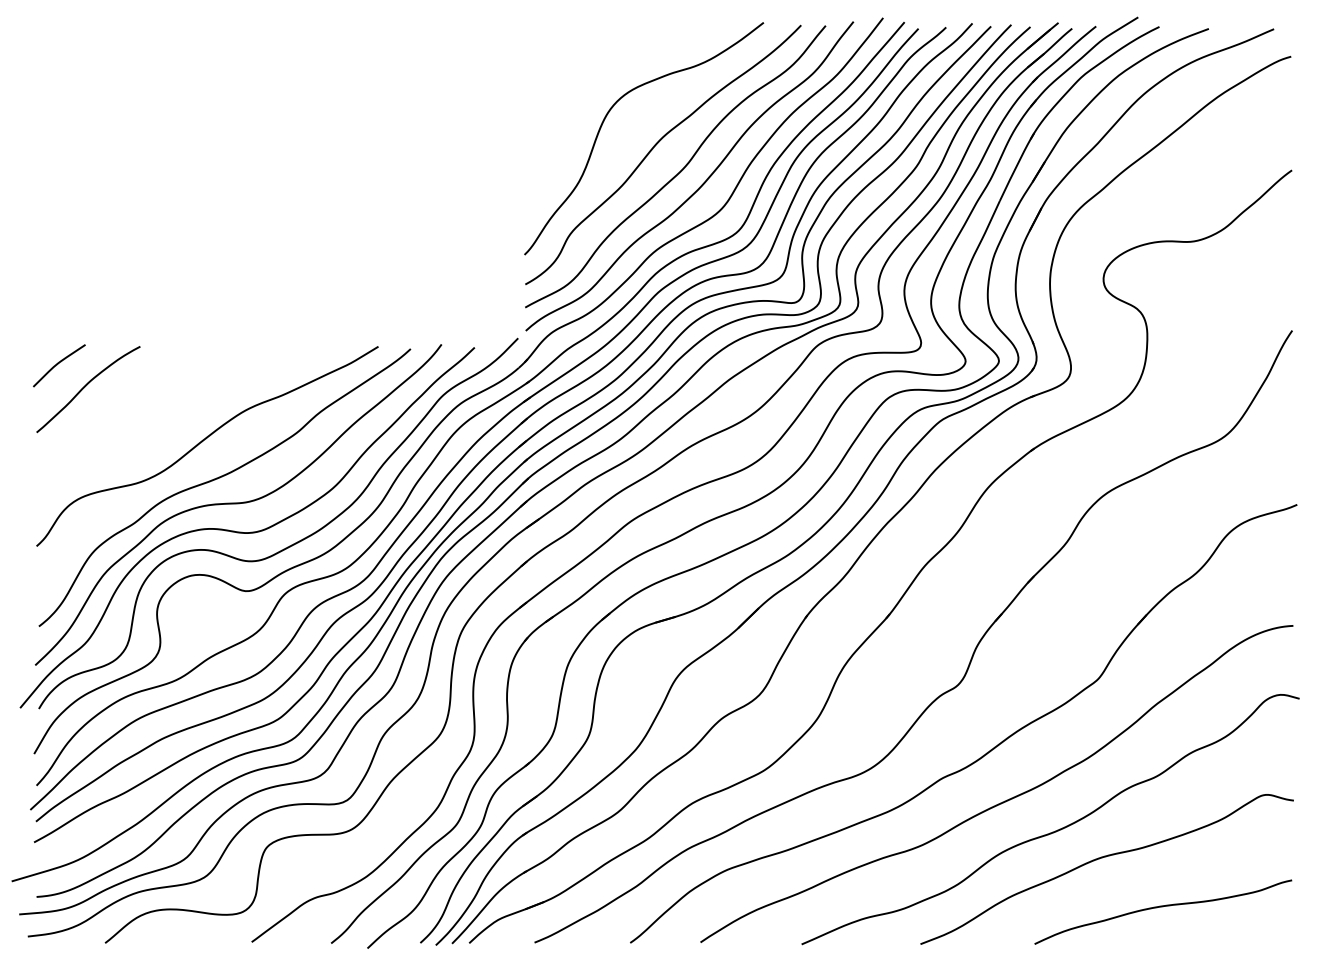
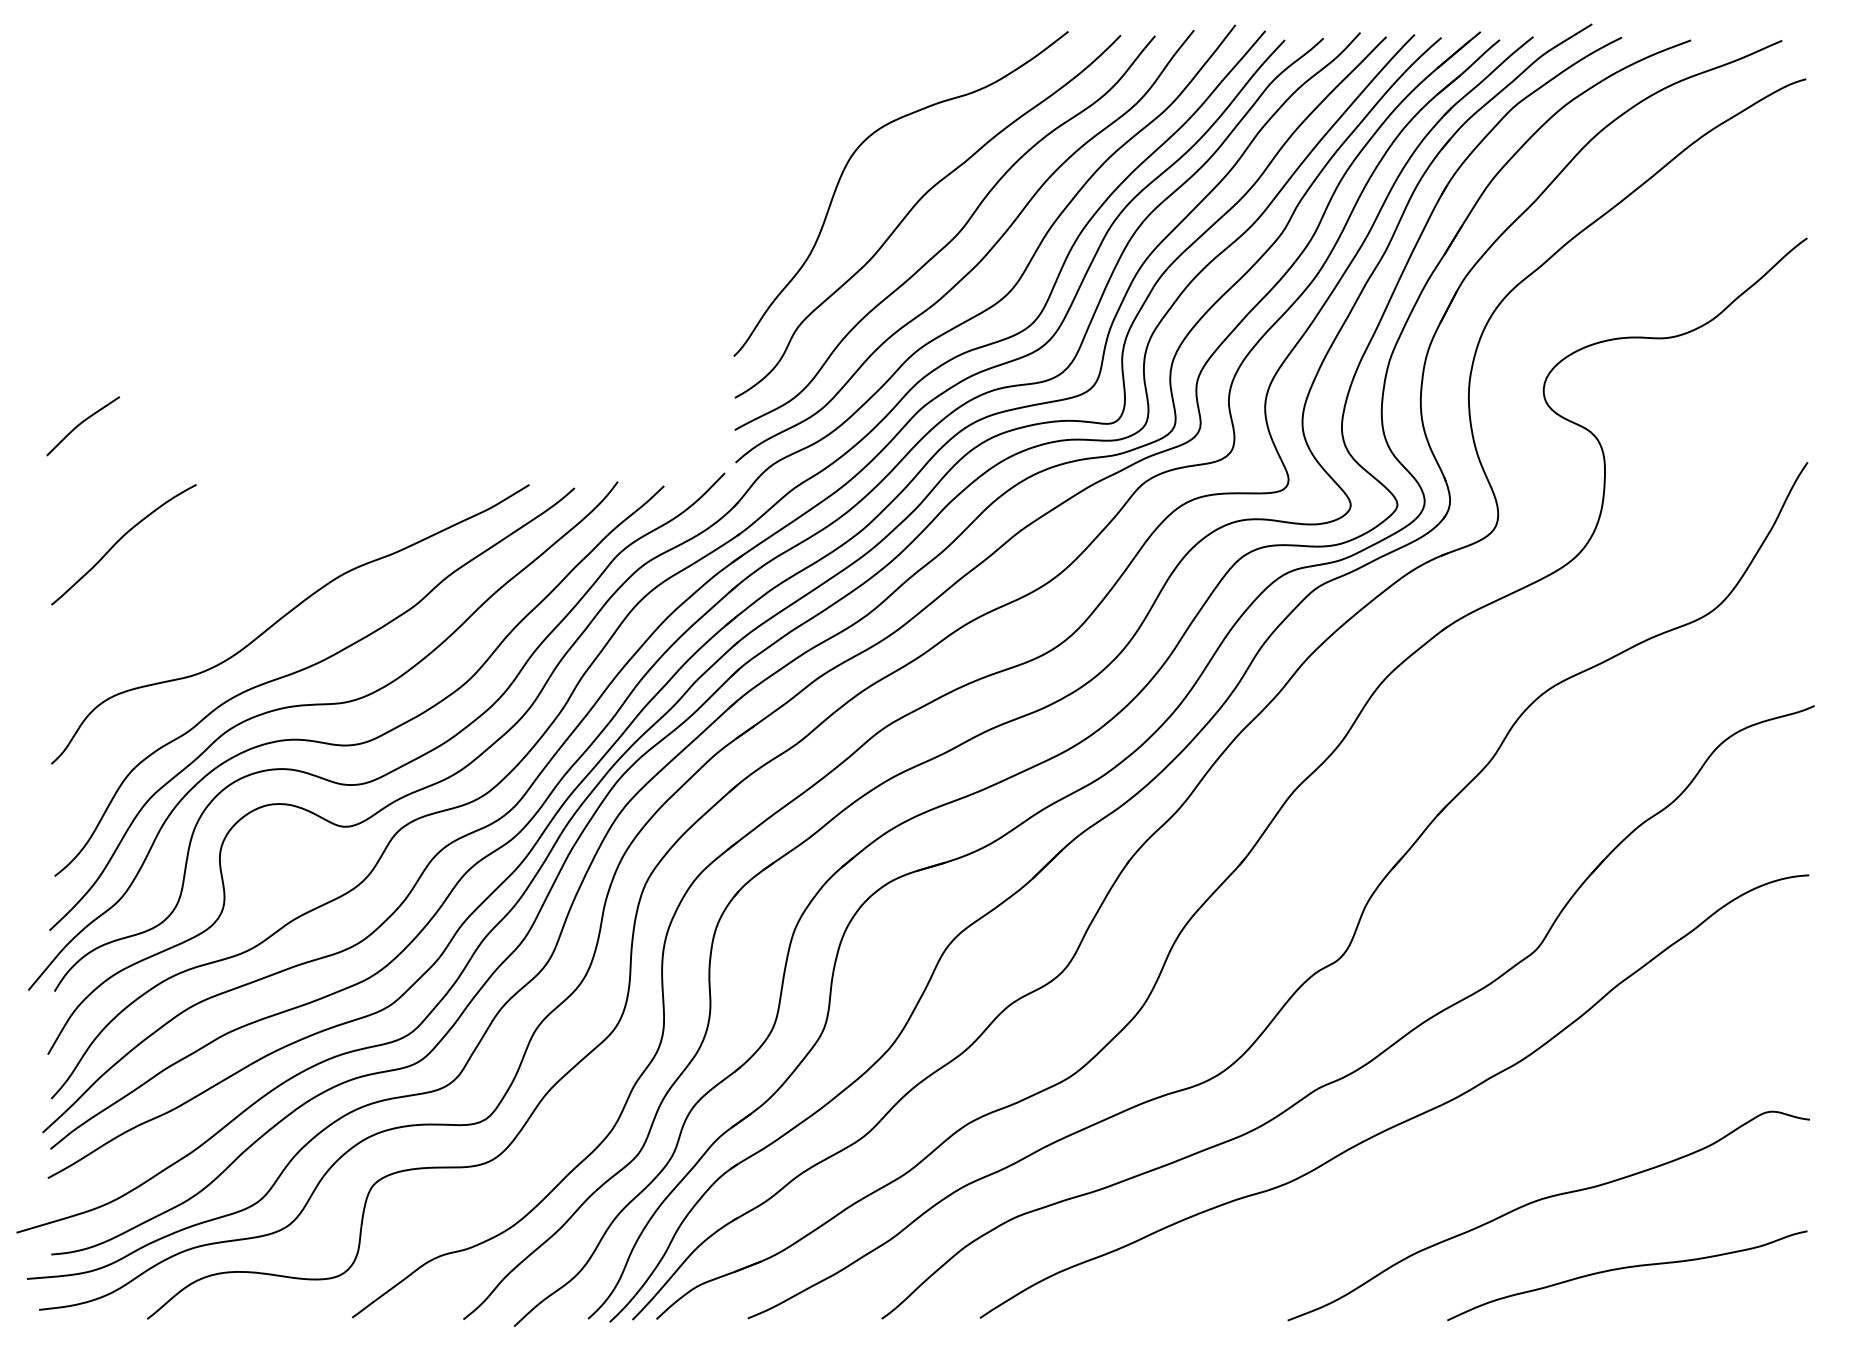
curve: (58, 364) -> (81, 424), moved
curve: (1055, 830) -> (1476, 1161), removed

